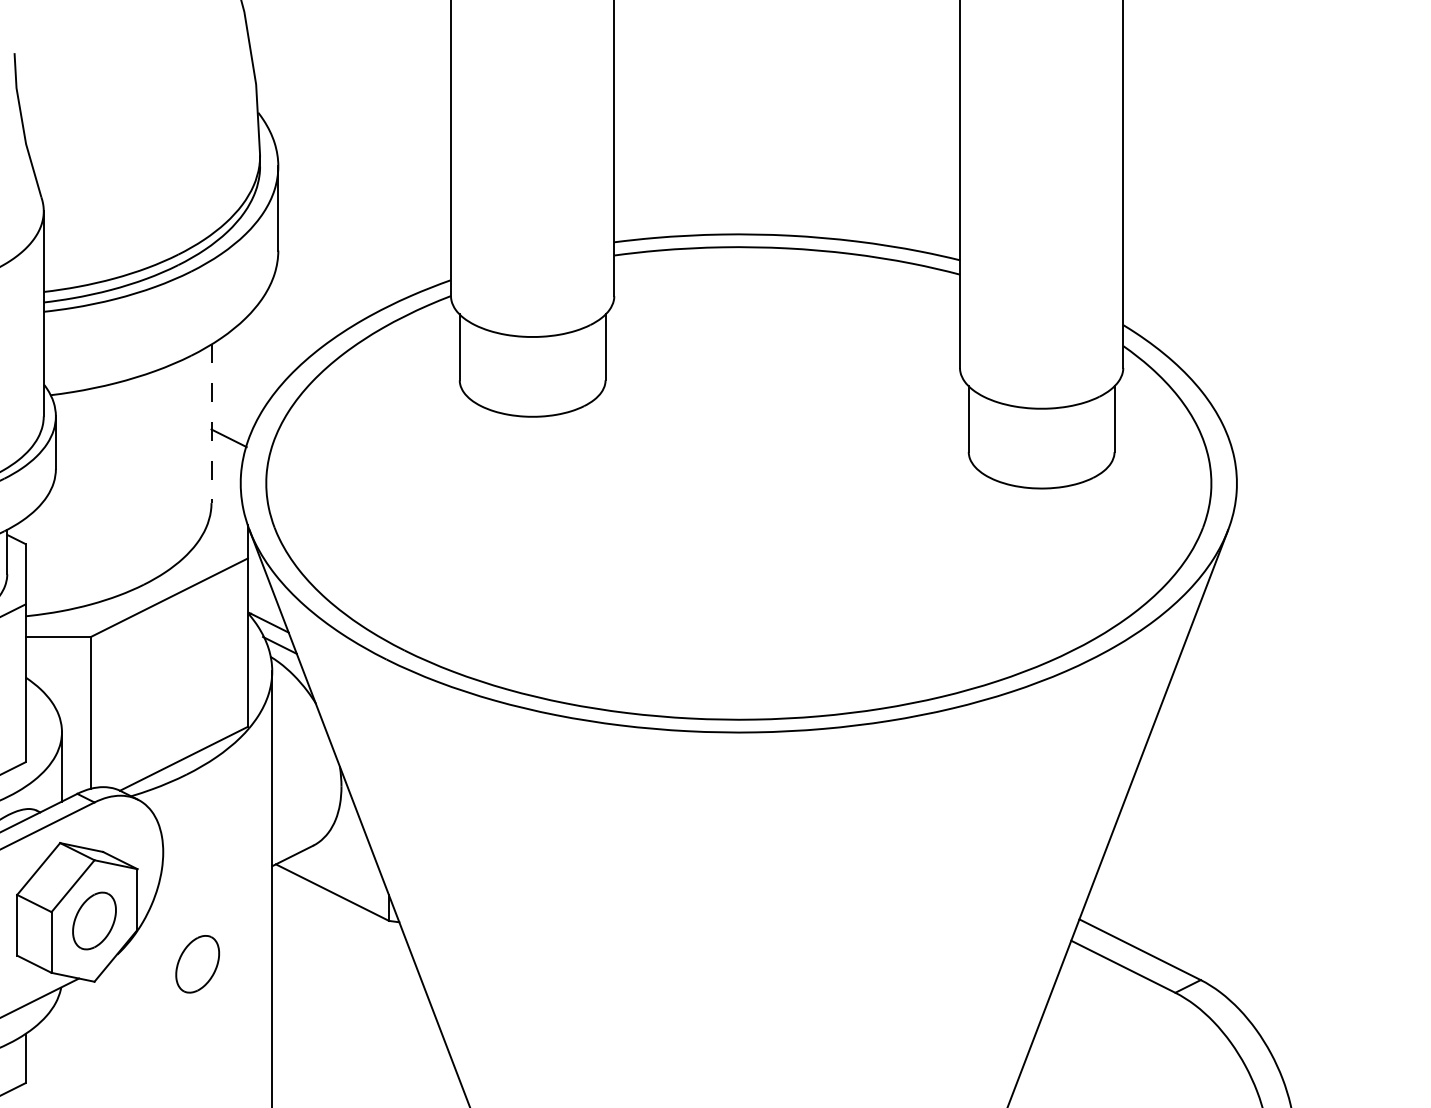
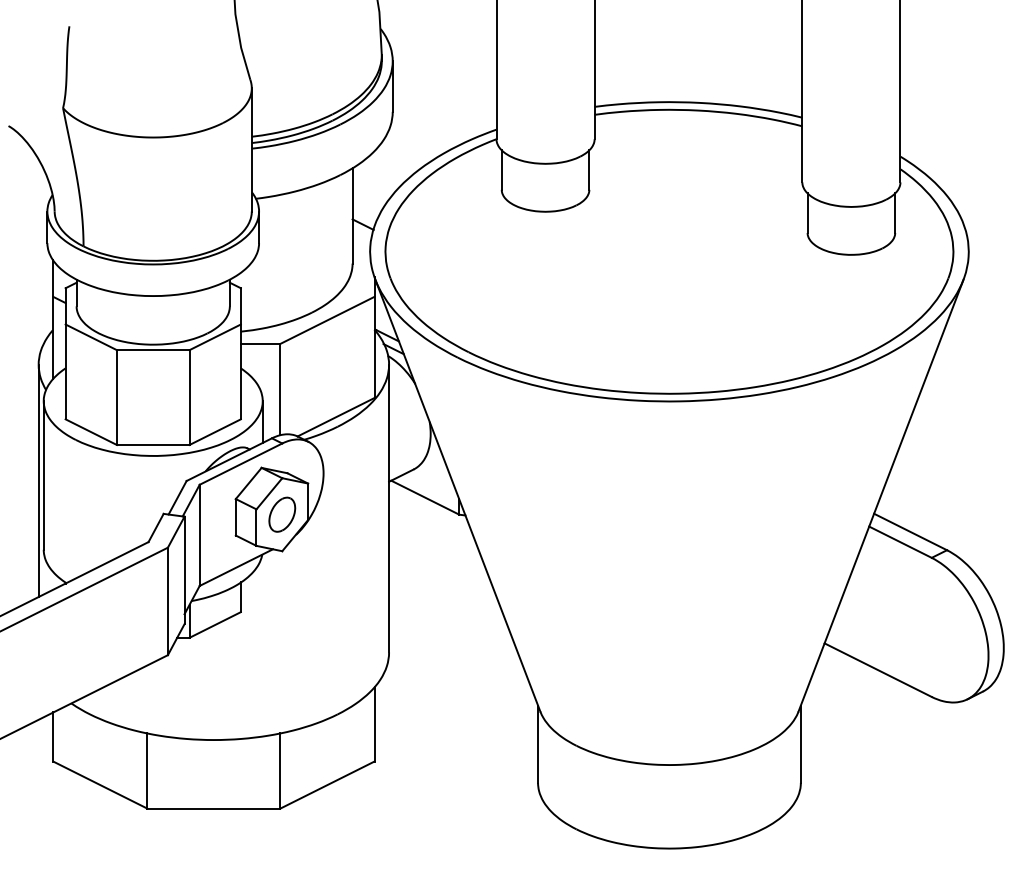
line: (211, 423) -> (352, 215), dashed -> solid
part: (198, 963) -> (344, 540), removed

